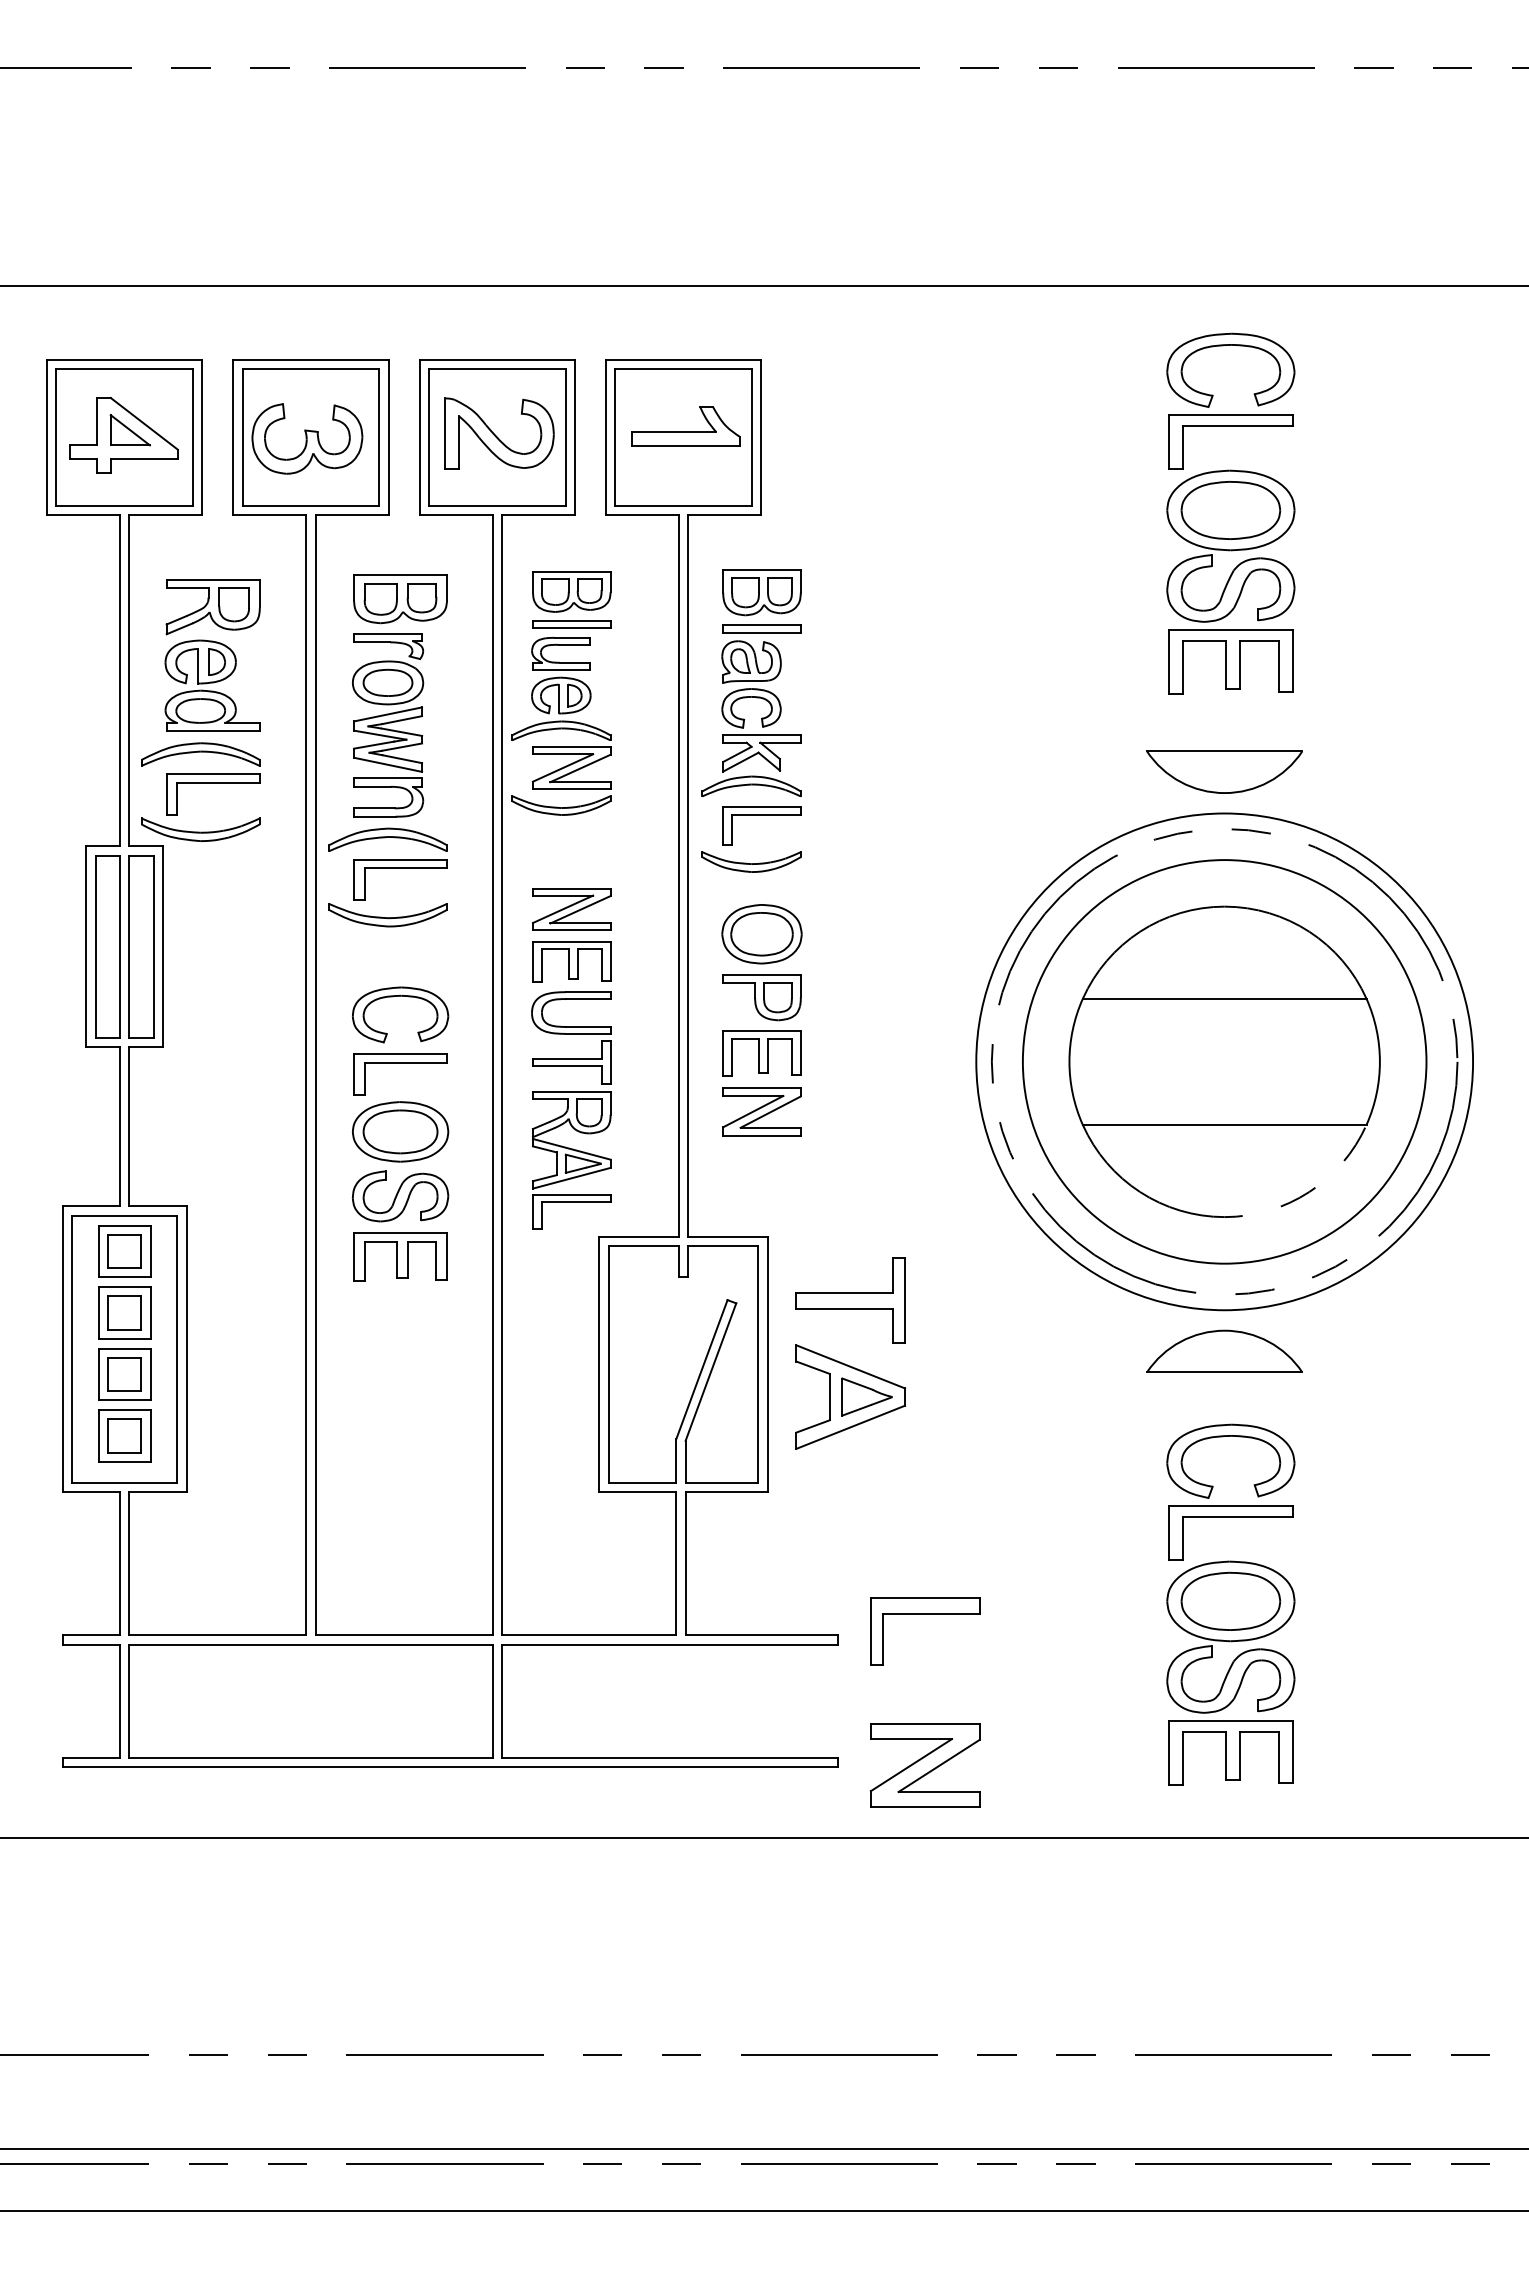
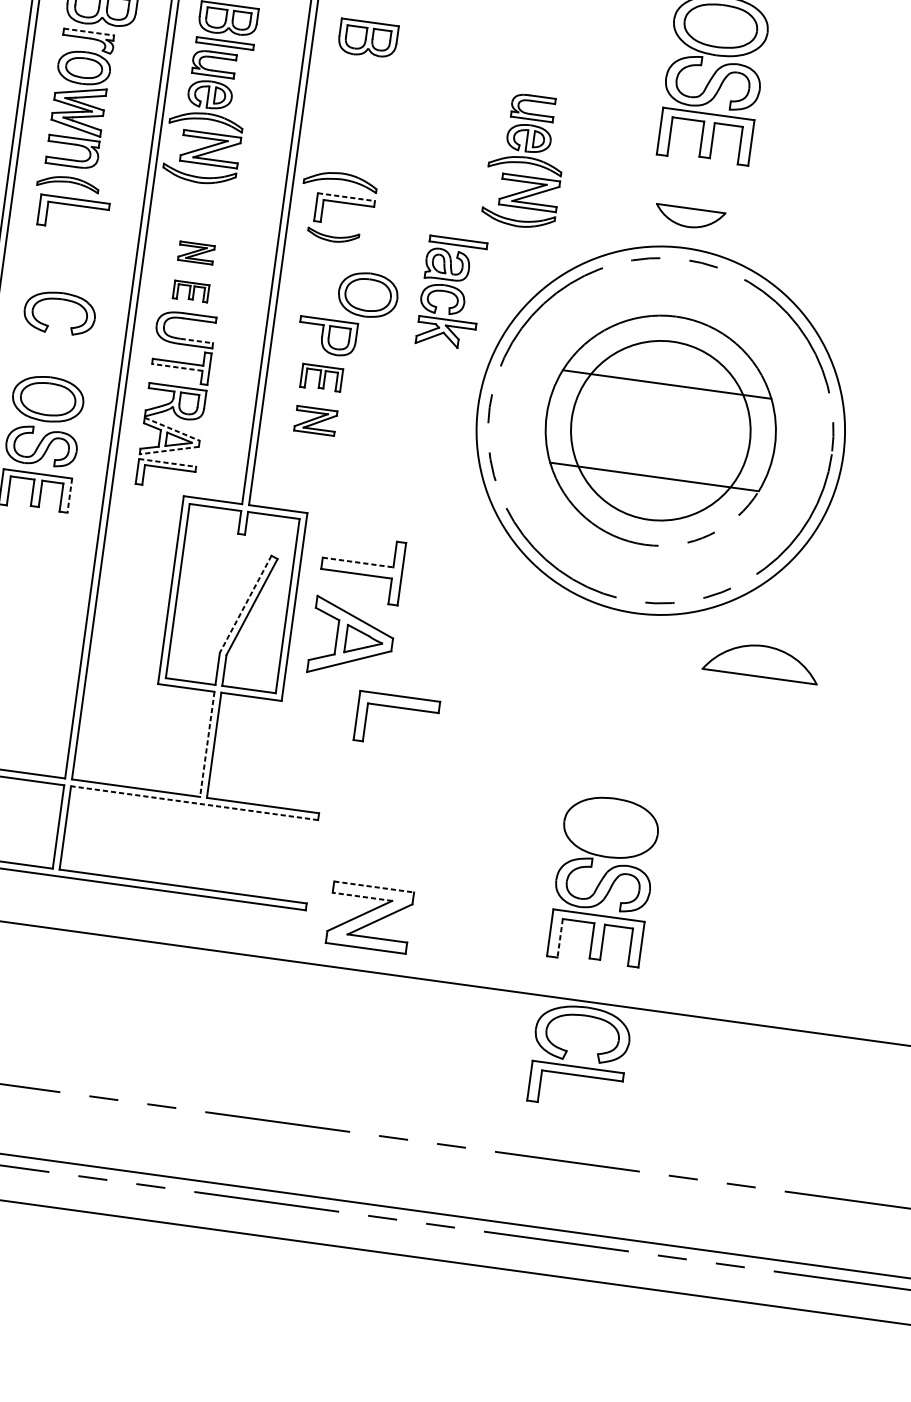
line: (388, 633) -> (89, 31), solid -> dashed
part: (761, 698) -> (451, 293), moved
part: (995, 726) -> (526, 161), added
part: (1224, 771) -> (689, 217), size x0.6
line: (762, 807) -> (346, 197), solid -> dashed
part: (387, 839) -> (68, 183), size x0.7
part: (751, 861) -> (333, 235), size x0.7
part: (571, 909) -> (196, 253), size x0.6
part: (387, 915) -> (60, 238), removed
part: (761, 934) -> (367, 295), moved
part: (571, 961) -> (190, 291), size x0.6
line: (589, 1026) -> (197, 340), solid -> dashed
part: (761, 1053) -> (321, 377), size x0.7
circle: (1224, 1061) -> (660, 430), size x0.6
part: (400, 1063) -> (55, 348), removed
line: (566, 1065) -> (176, 367), solid -> dashed
part: (761, 1111) -> (315, 420), size x0.7
line: (572, 1149) -> (172, 429), solid -> dashed
line: (571, 1178) -> (169, 450), solid -> dashed
line: (571, 1195) -> (167, 463), solid -> dashed
line: (447, 1257) -> (70, 496), solid -> dashed
line: (844, 1293) -> (358, 562), solid -> dashed
part: (1224, 1350) -> (761, 660), moved
line: (701, 1370) -> (245, 604), solid -> dashed
part: (1230, 1505) -> (578, 1066), moved
line: (676, 1563) -> (207, 744), solid -> dashed
part: (1230, 1600) -> (610, 827), removed
part: (925, 1614) -> (398, 708), moved
line: (669, 1644) -> (194, 802), solid -> dashed
line: (925, 1723) -> (374, 886), solid -> dashed
line: (911, 1739) -> (362, 897), solid -> dashed
line: (1183, 1758) -> (560, 938), solid -> dashed

